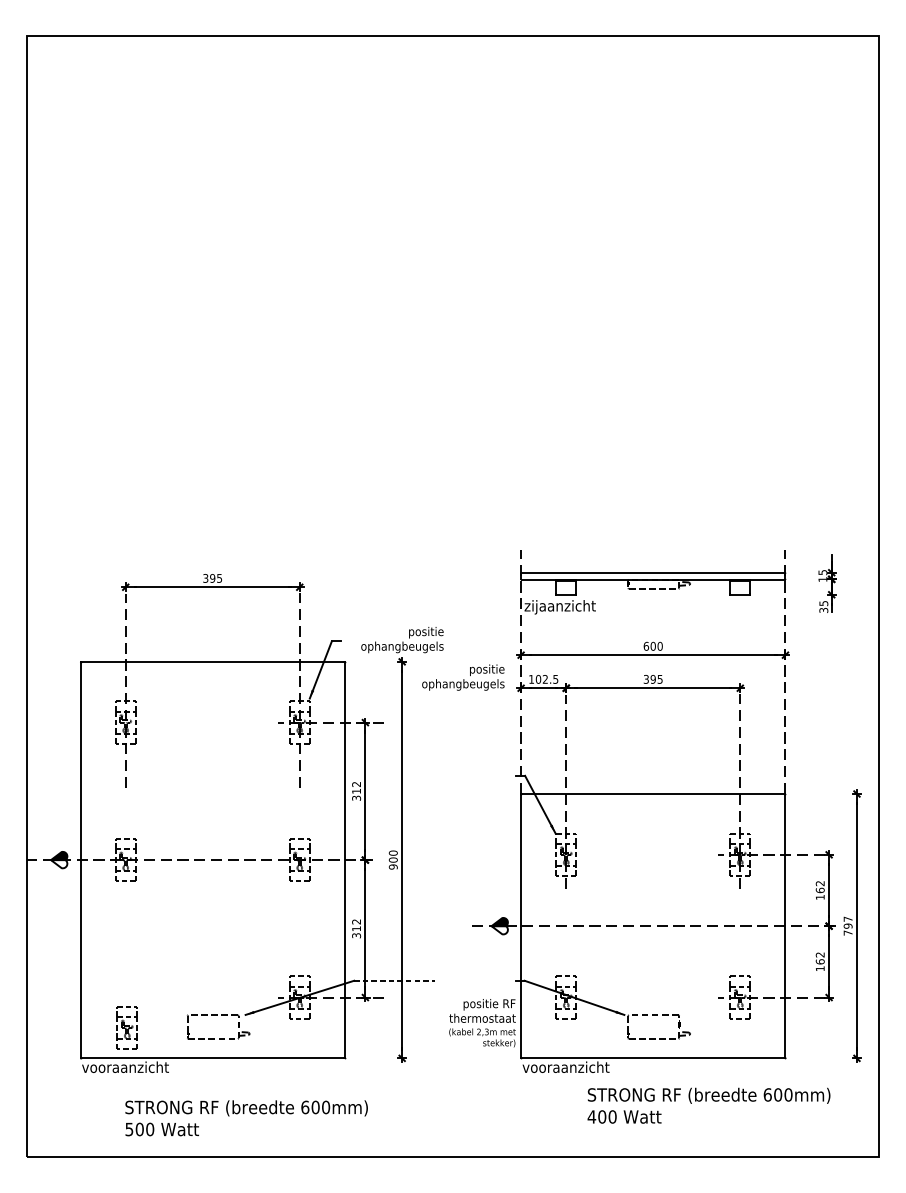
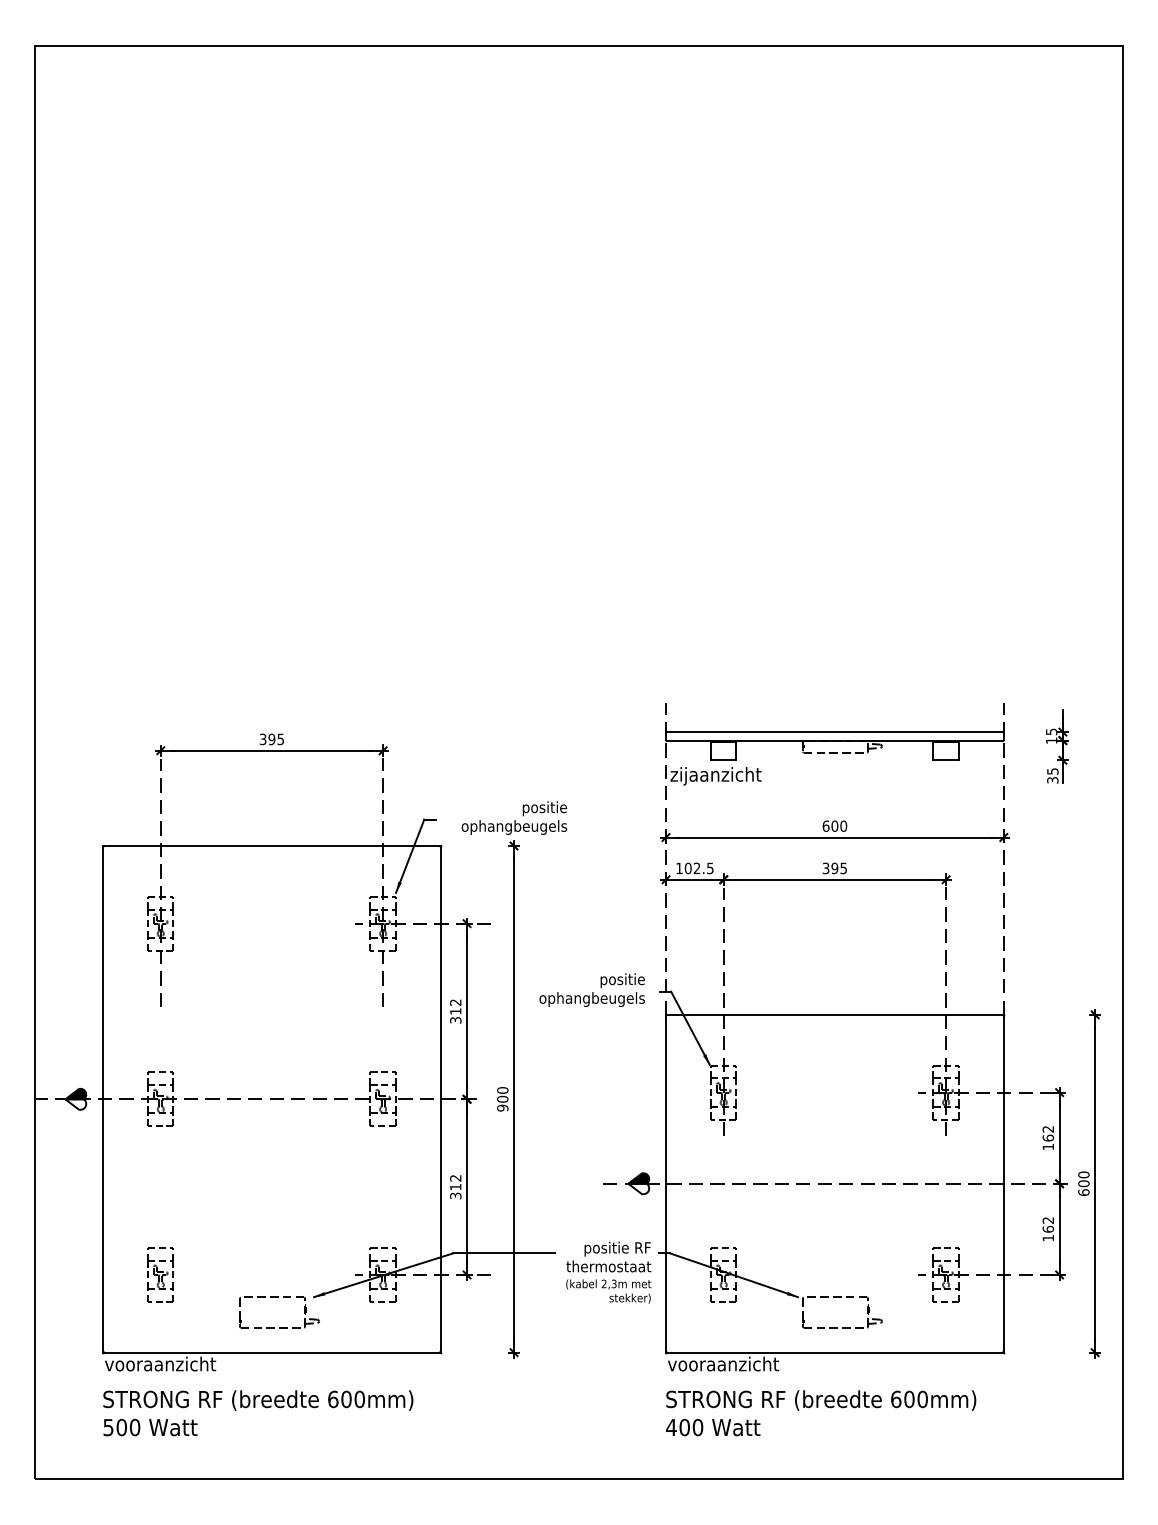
text: (462, 677) -> (591, 989), moved
text: (847, 925) -> (1083, 1183), 797 -> 600
line: (394, 980) -> (504, 1253), dashed -> solid
text: (482, 1023) -> (608, 1272), moved
part: (127, 1027) -> (160, 1274), moved
text: (709, 1105) -> (821, 1413), moved
text: (246, 1118) -> (258, 1413), moved

